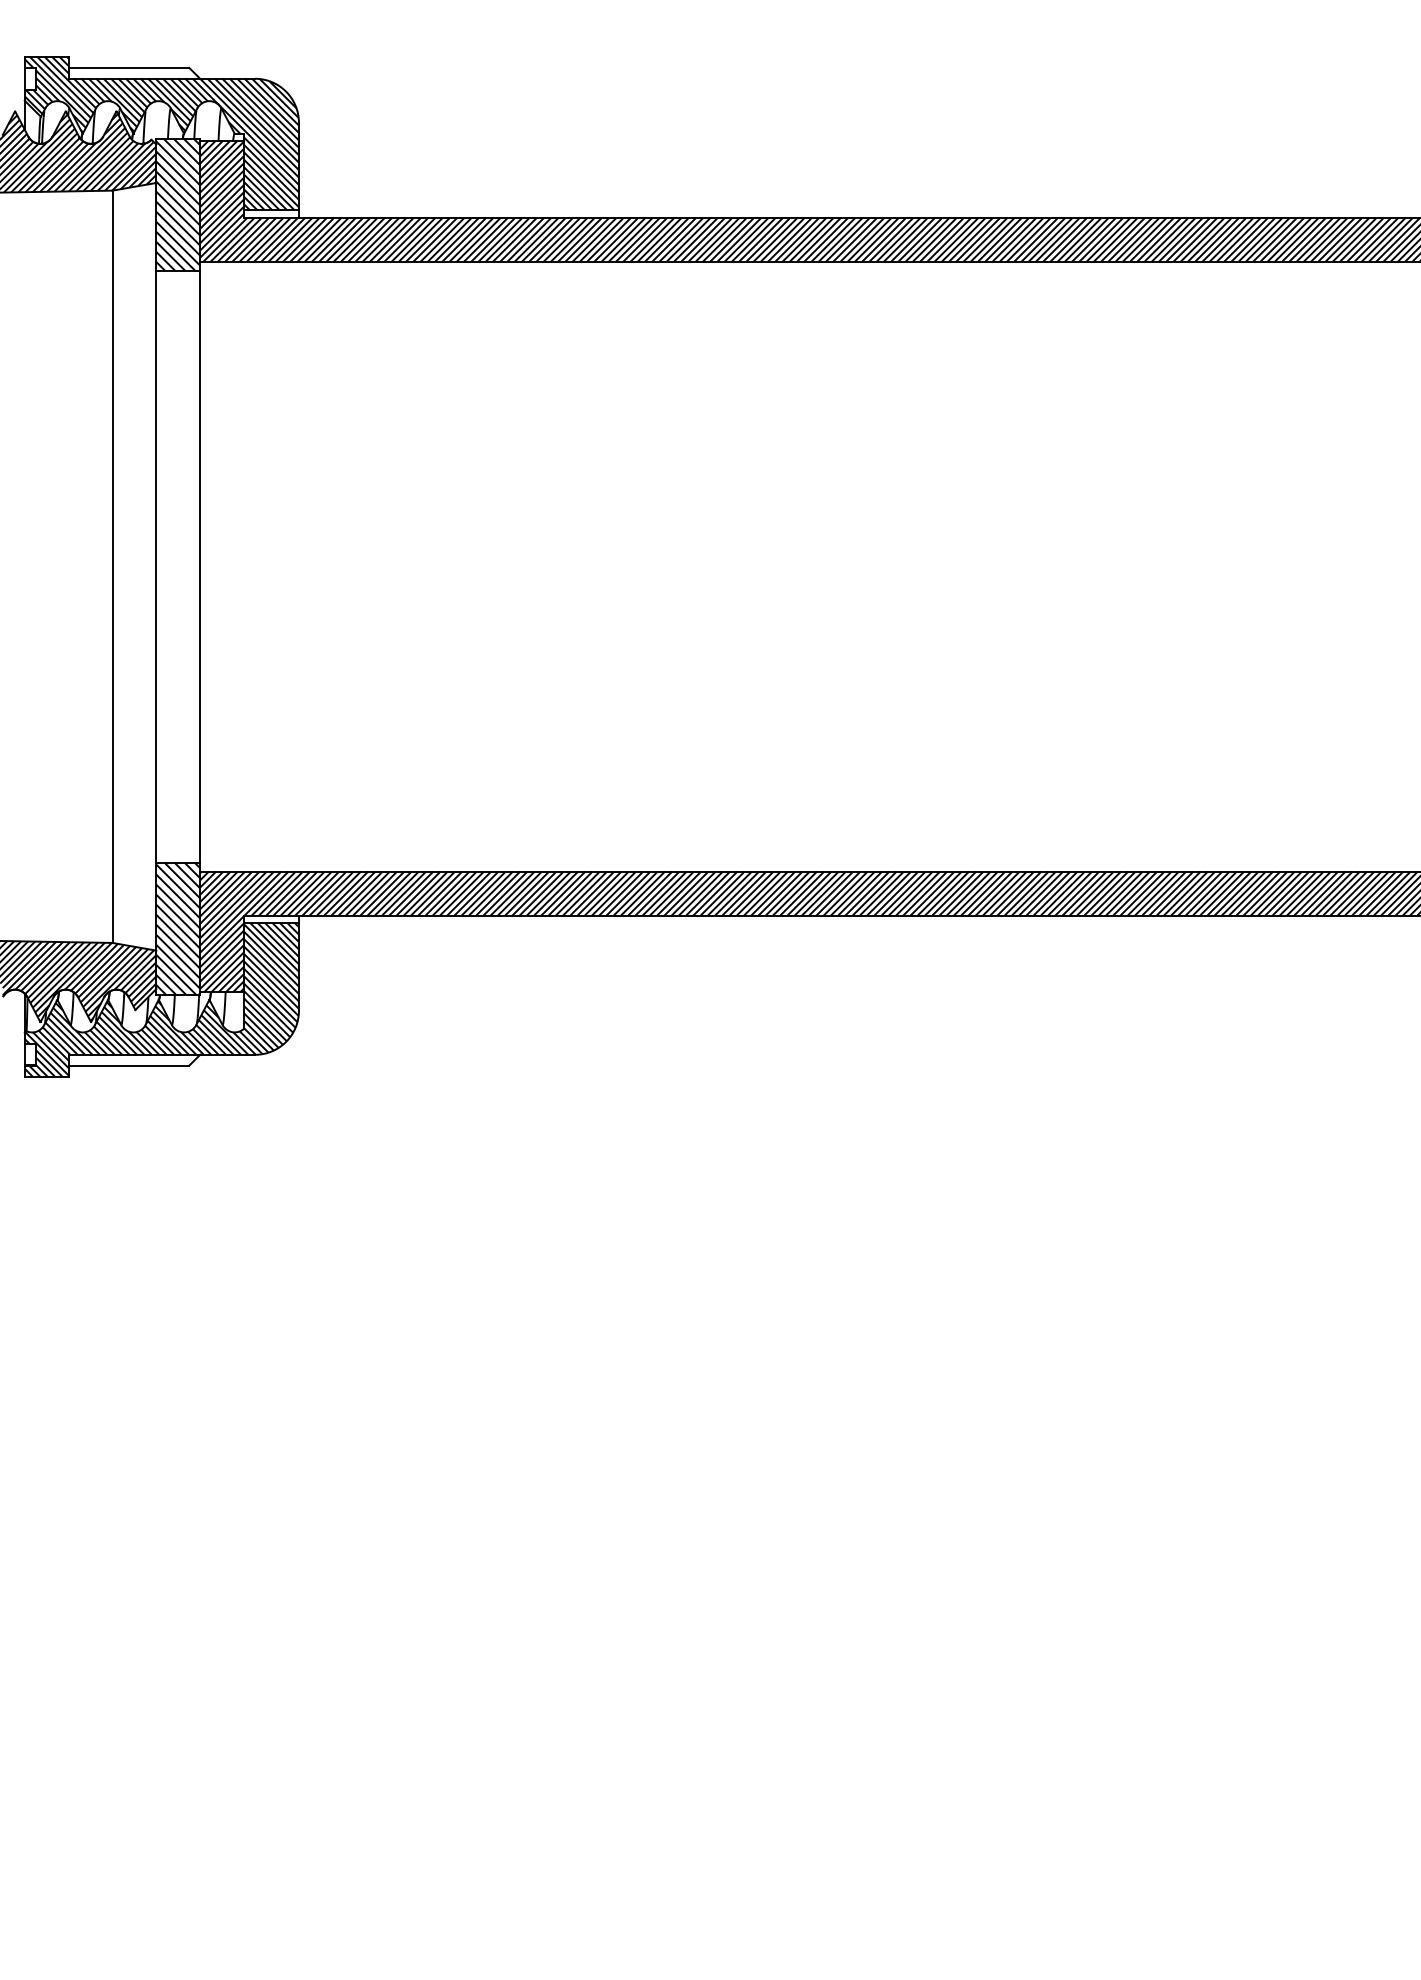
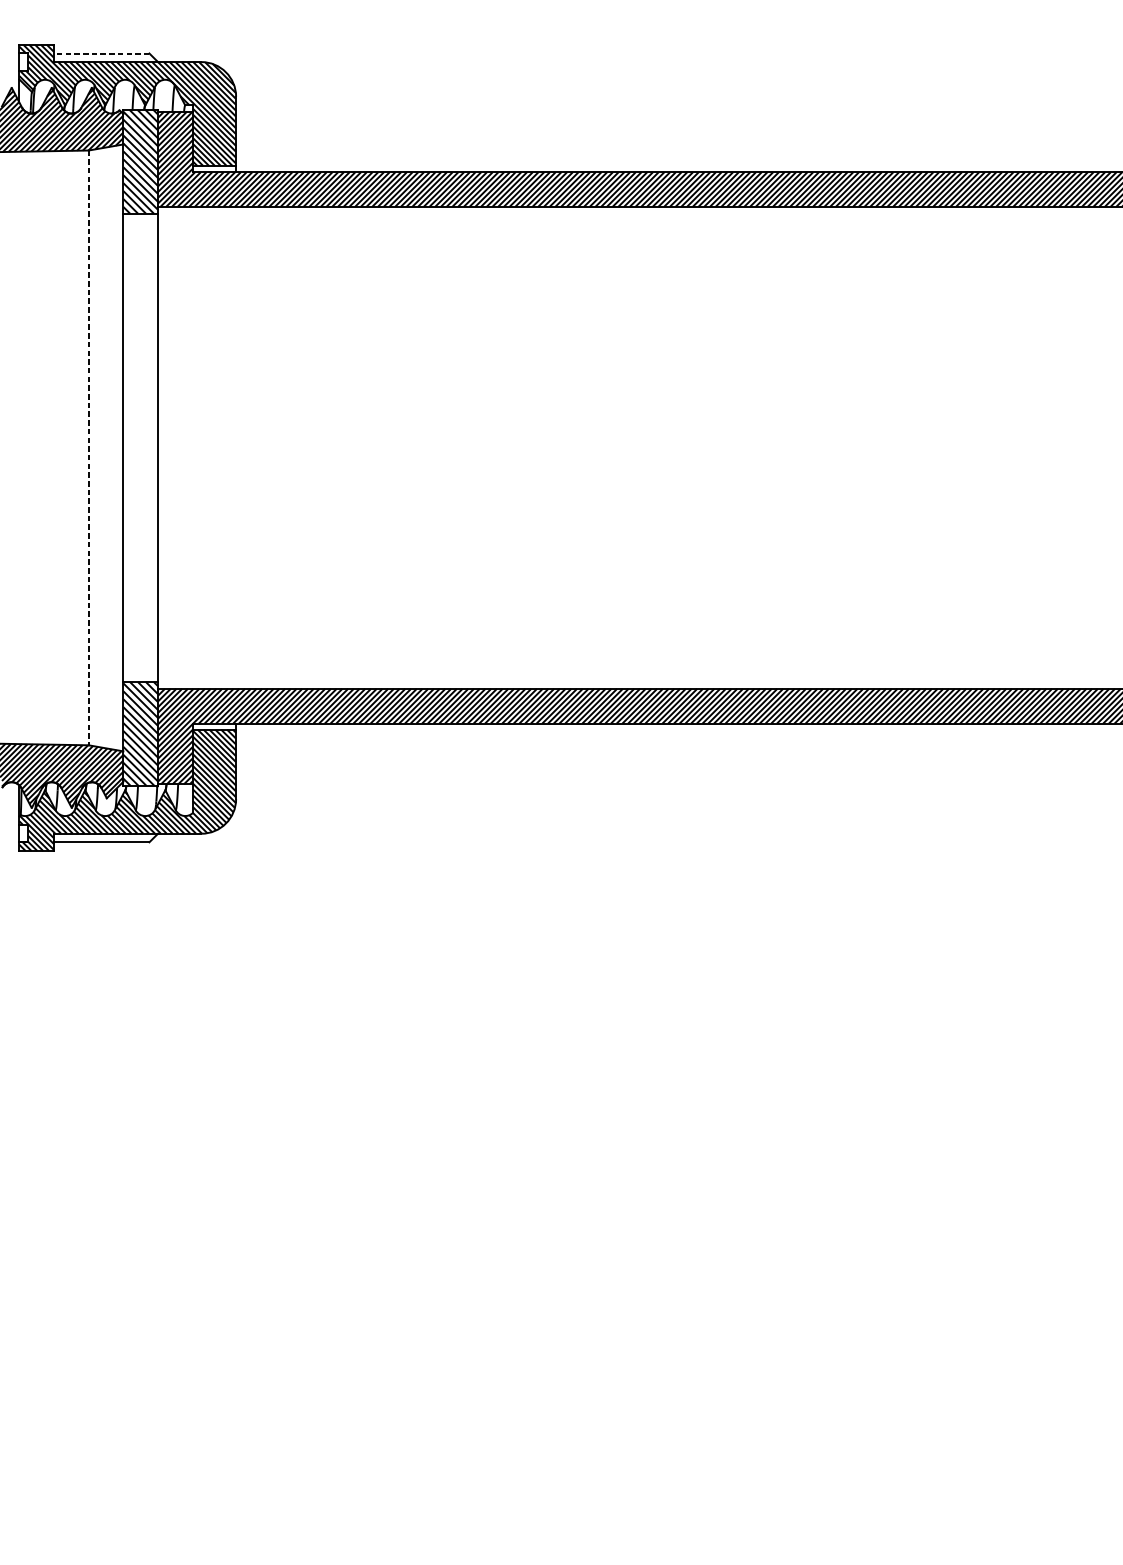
line: (128, 67) -> (101, 53), solid -> dashed
line: (112, 567) -> (88, 448), solid -> dashed

